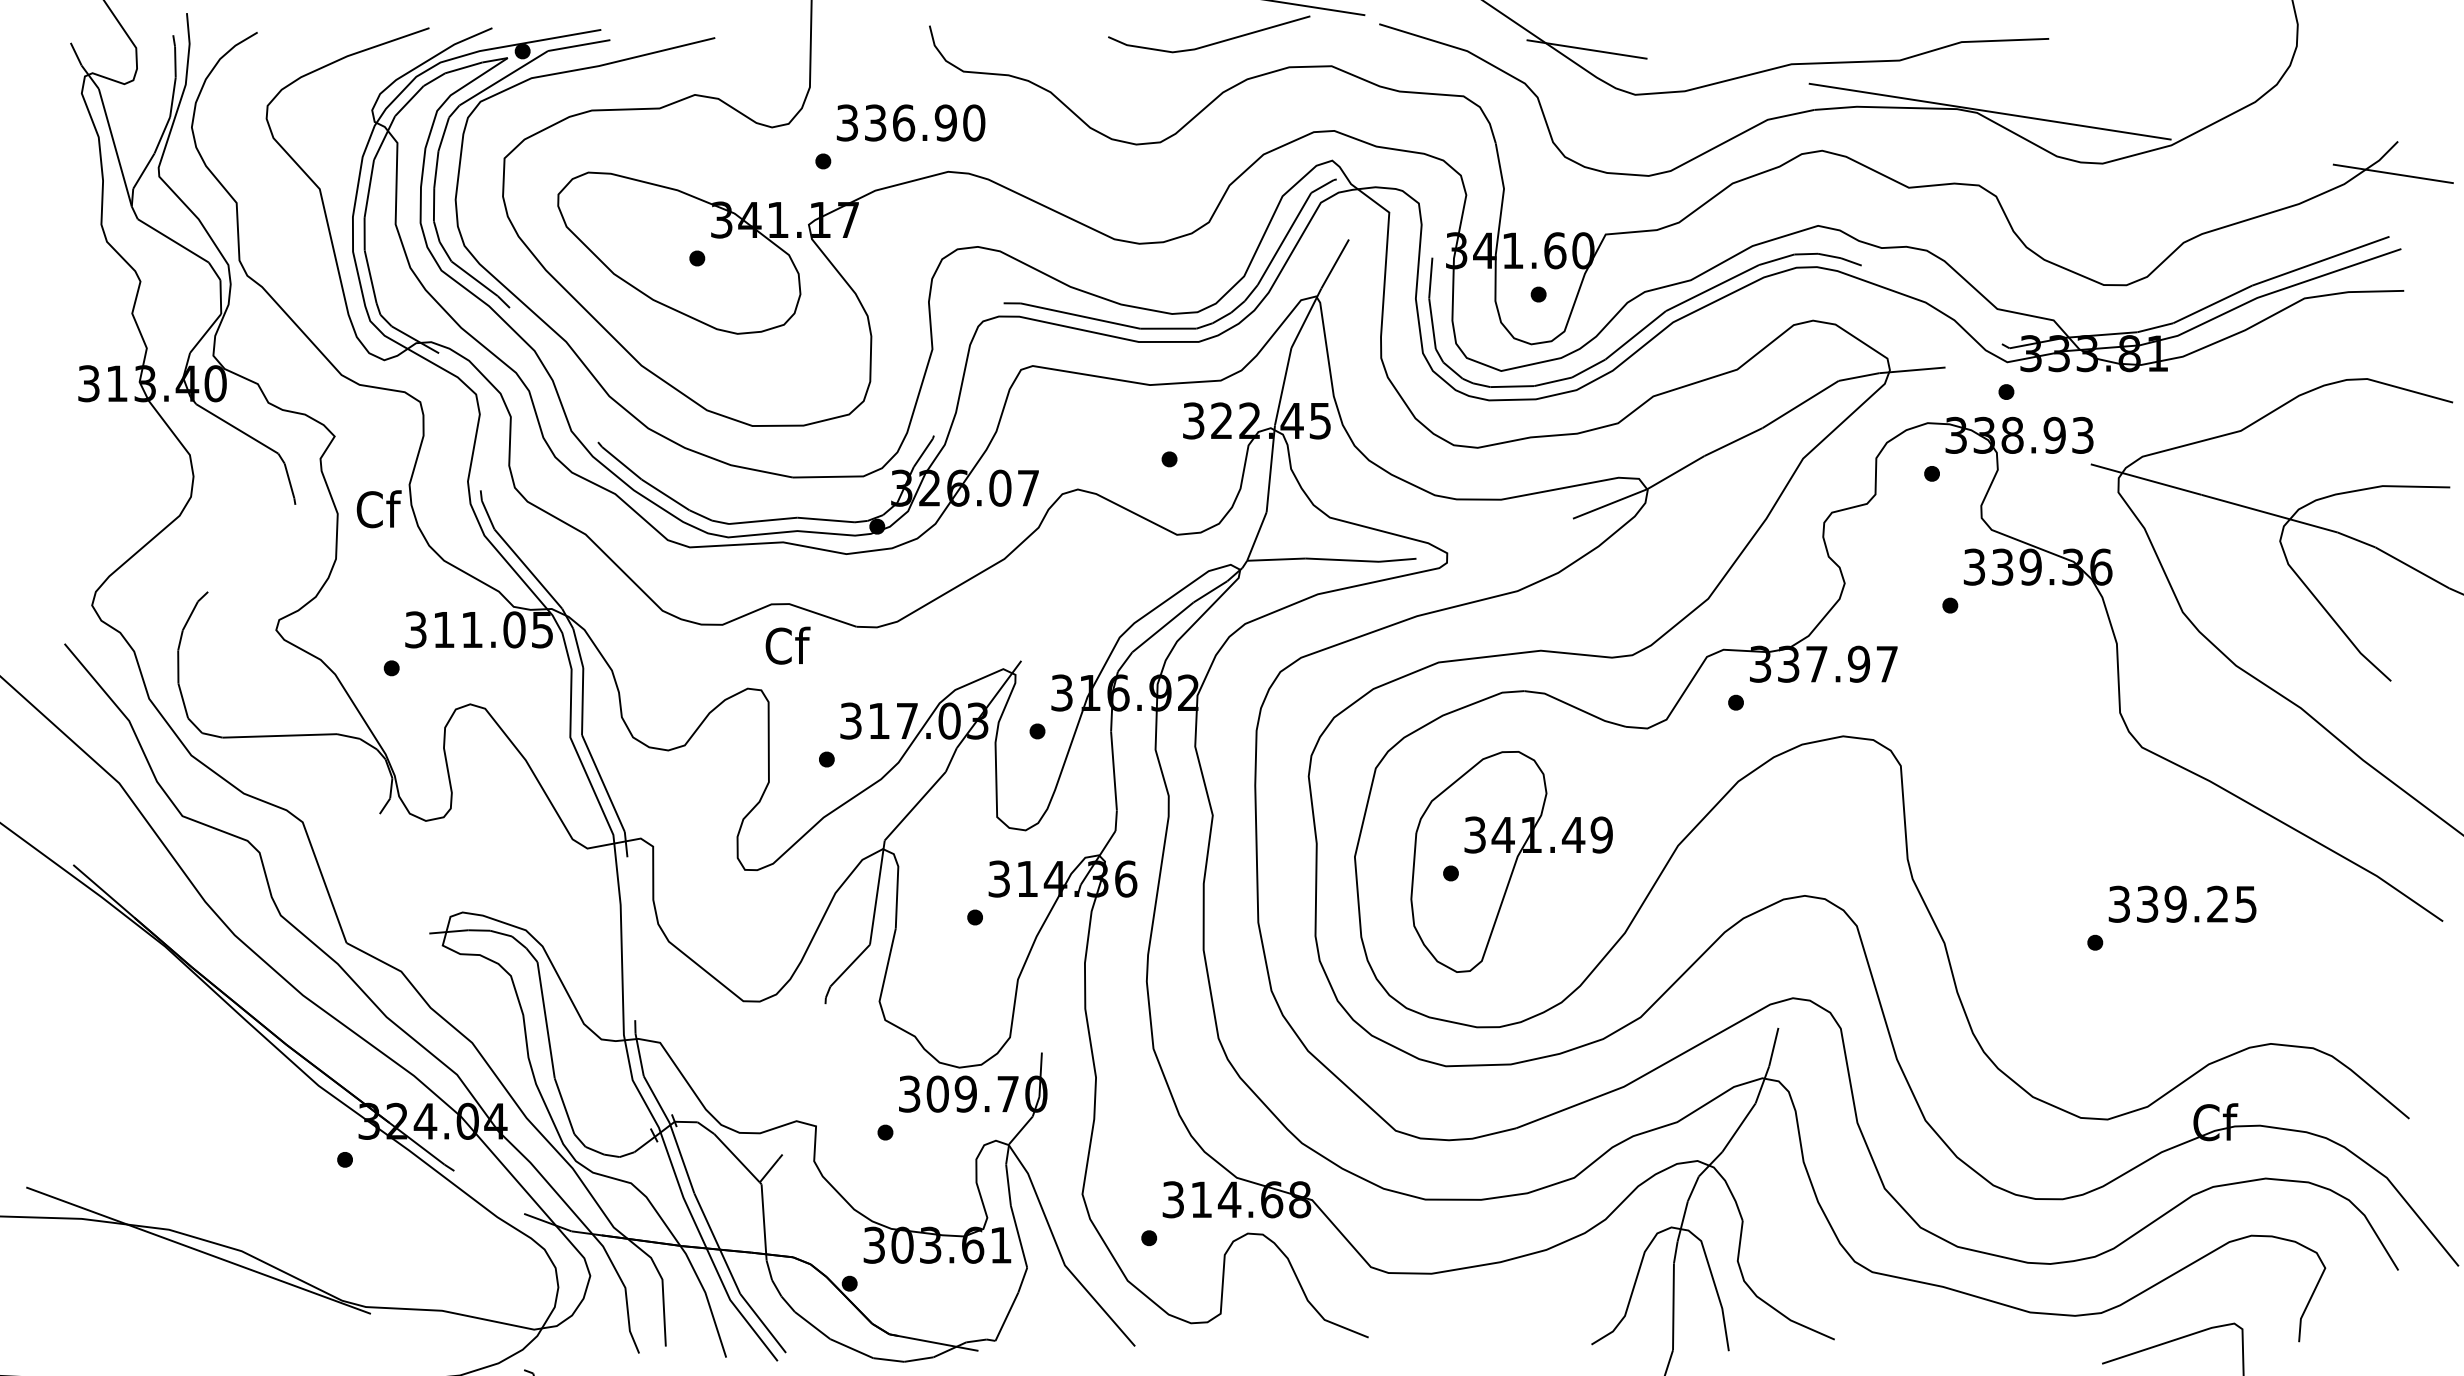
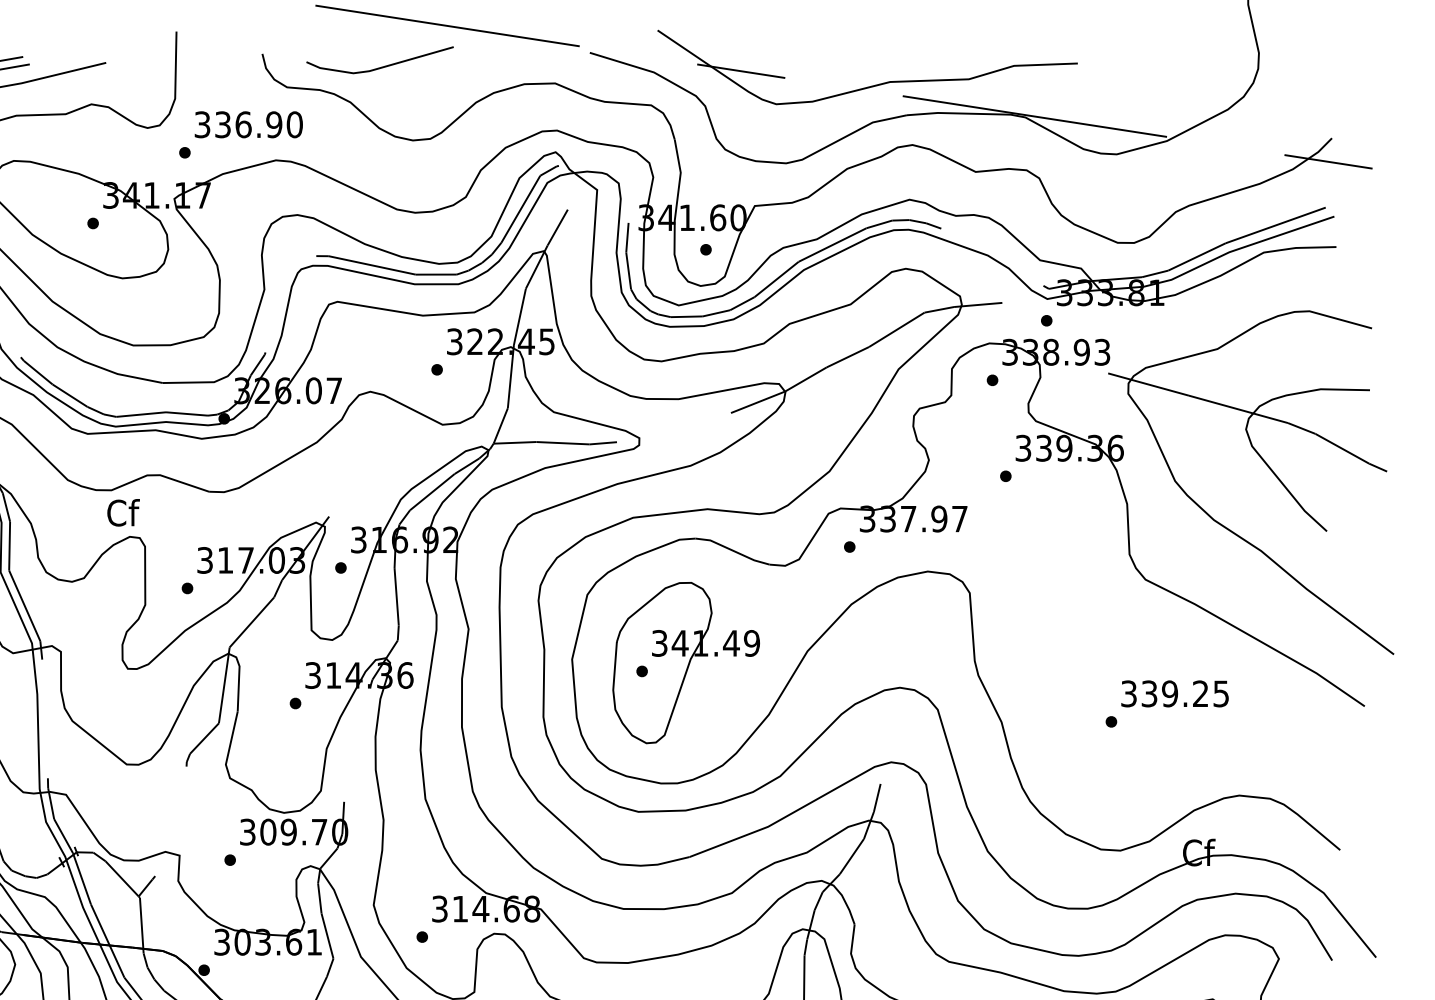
line: (1210, 43) -> (381, 66), moved
text: (787, 645) -> (123, 512), moved

